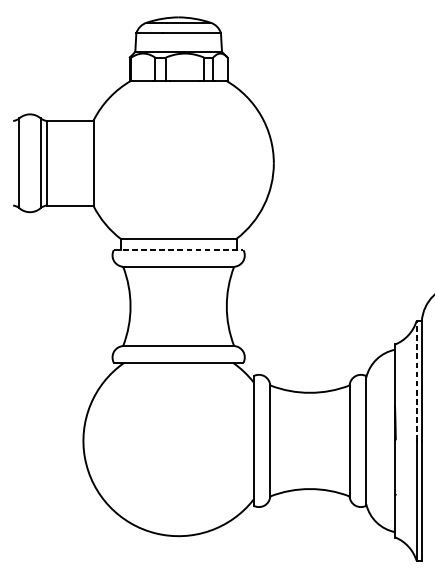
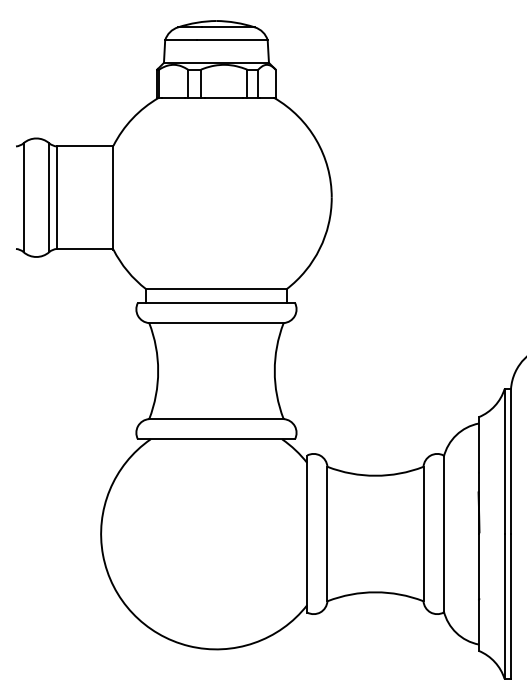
line: (178, 249) -> (216, 302), dashed -> solid
line: (416, 381) -> (504, 461), dashed -> solid

